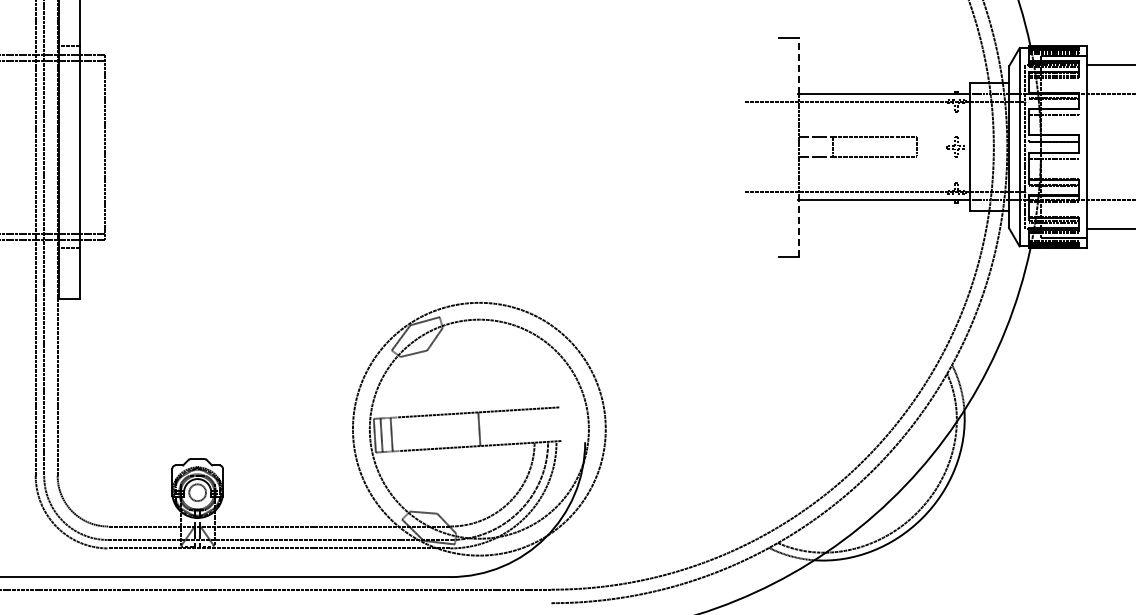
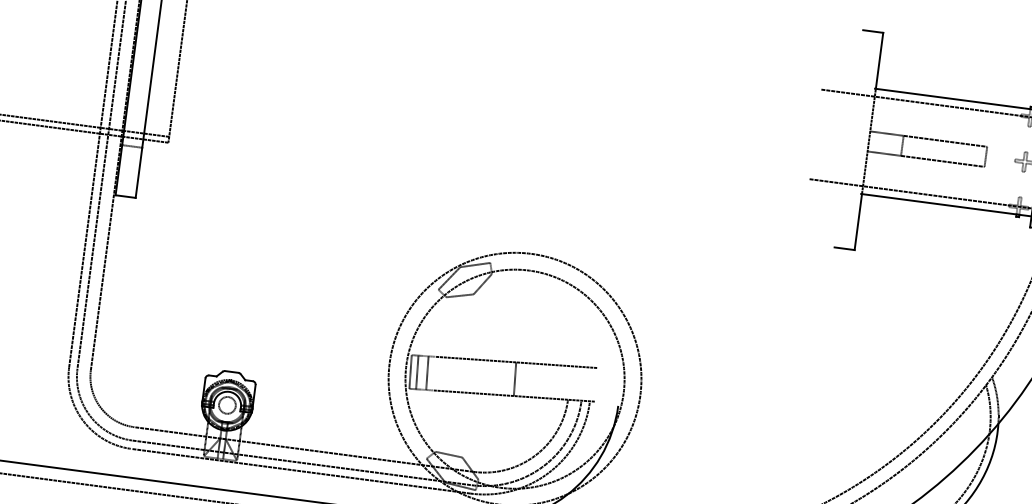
line: (799, 65) -> (879, 60), dashed -> solid
line: (799, 228) -> (858, 221), dashed -> solid

